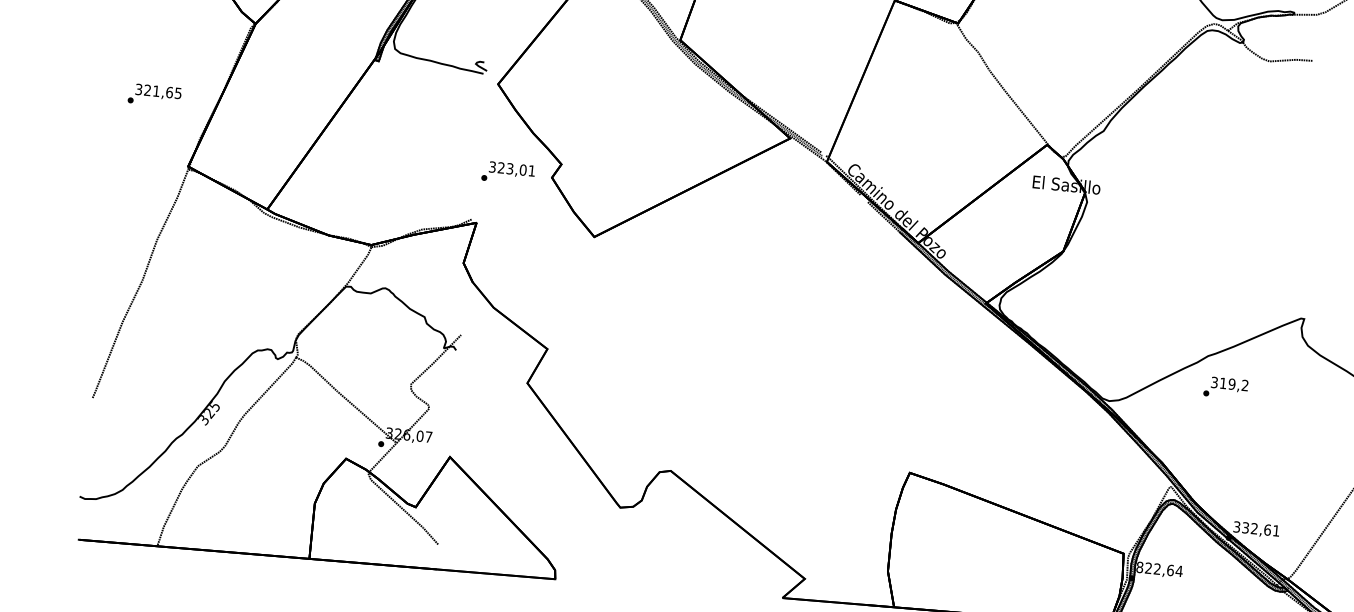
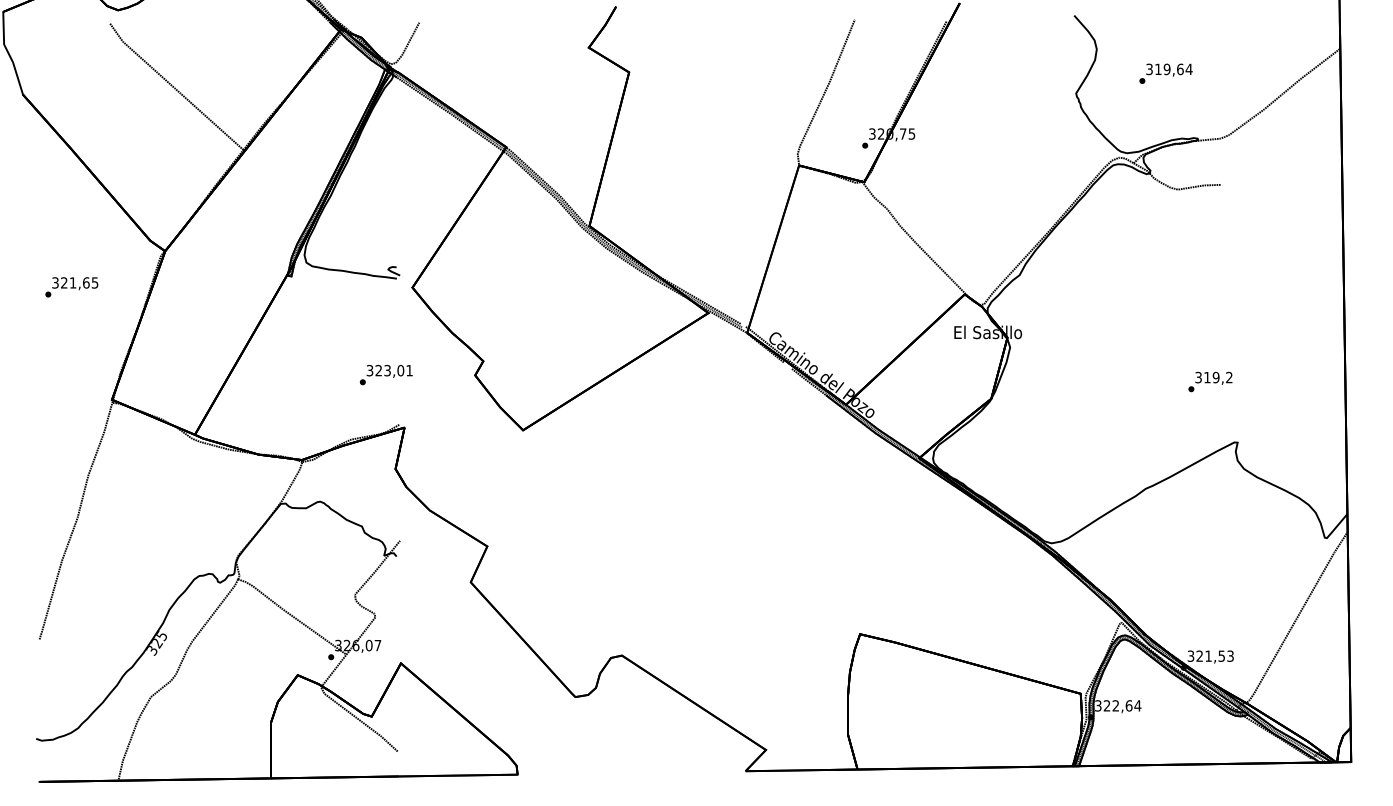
text: (154, 95) -> (71, 287), moved
text: (507, 173) -> (385, 375), moved
text: (1226, 387) -> (1210, 381), moved
text: (1260, 528) -> (1214, 655), 332,61 -> 321,53
text: (1140, 567) -> (1098, 705), 822,64 -> 322,64

